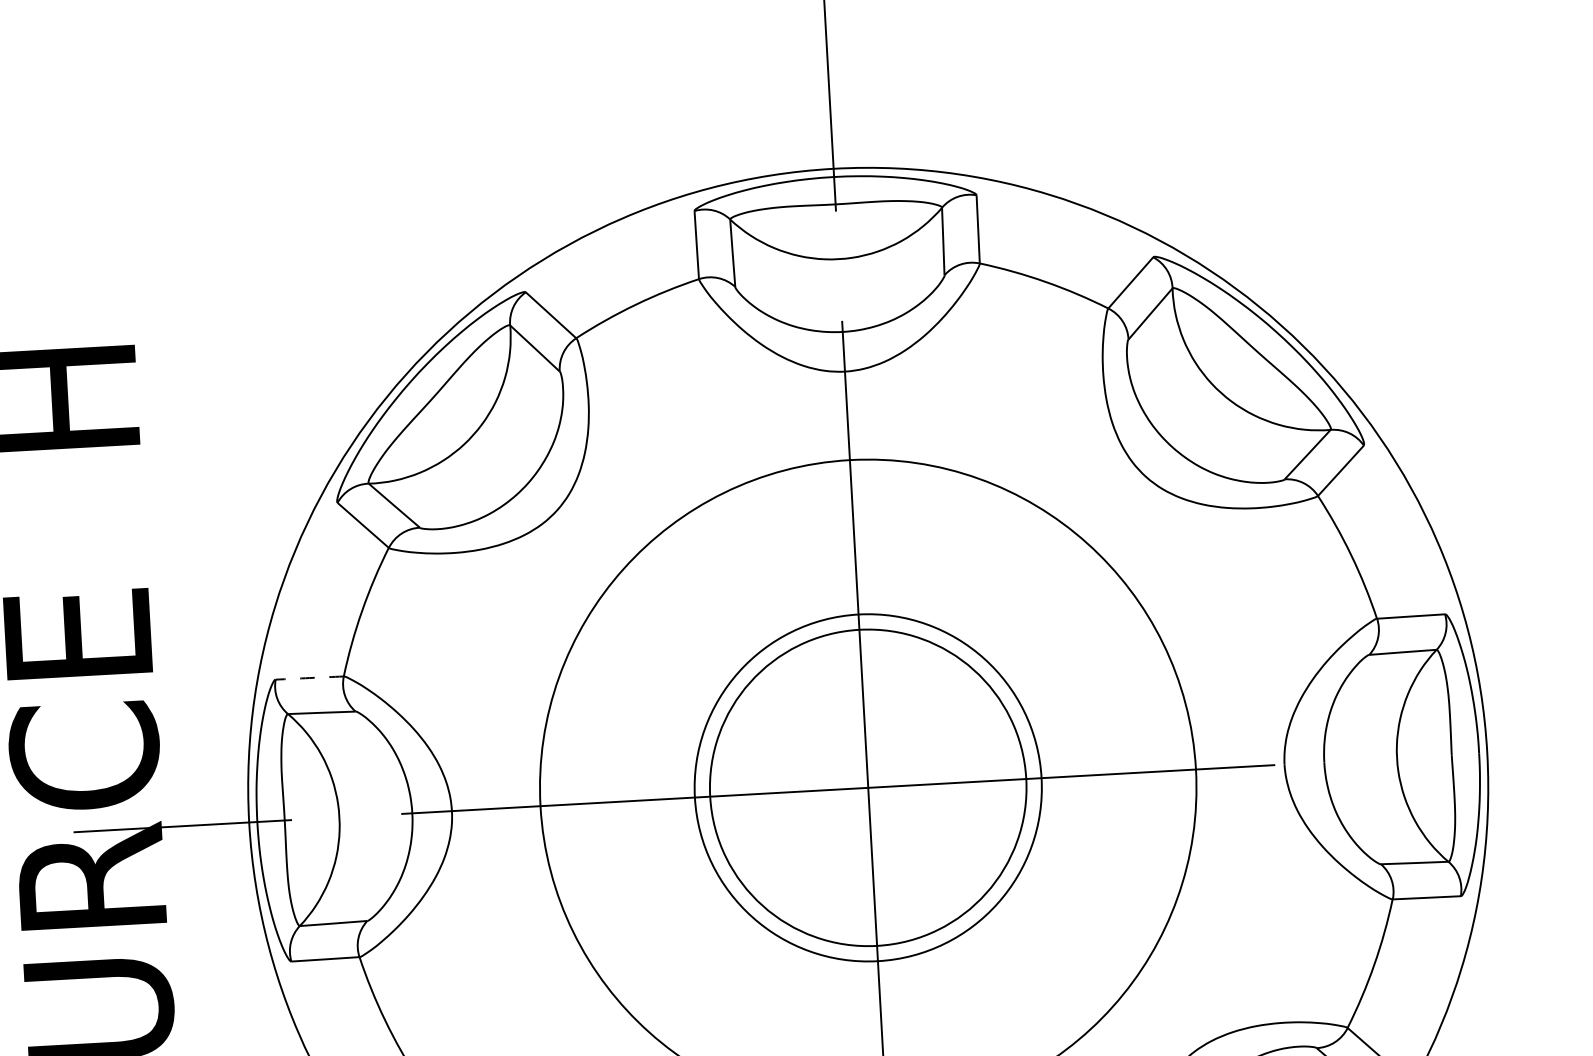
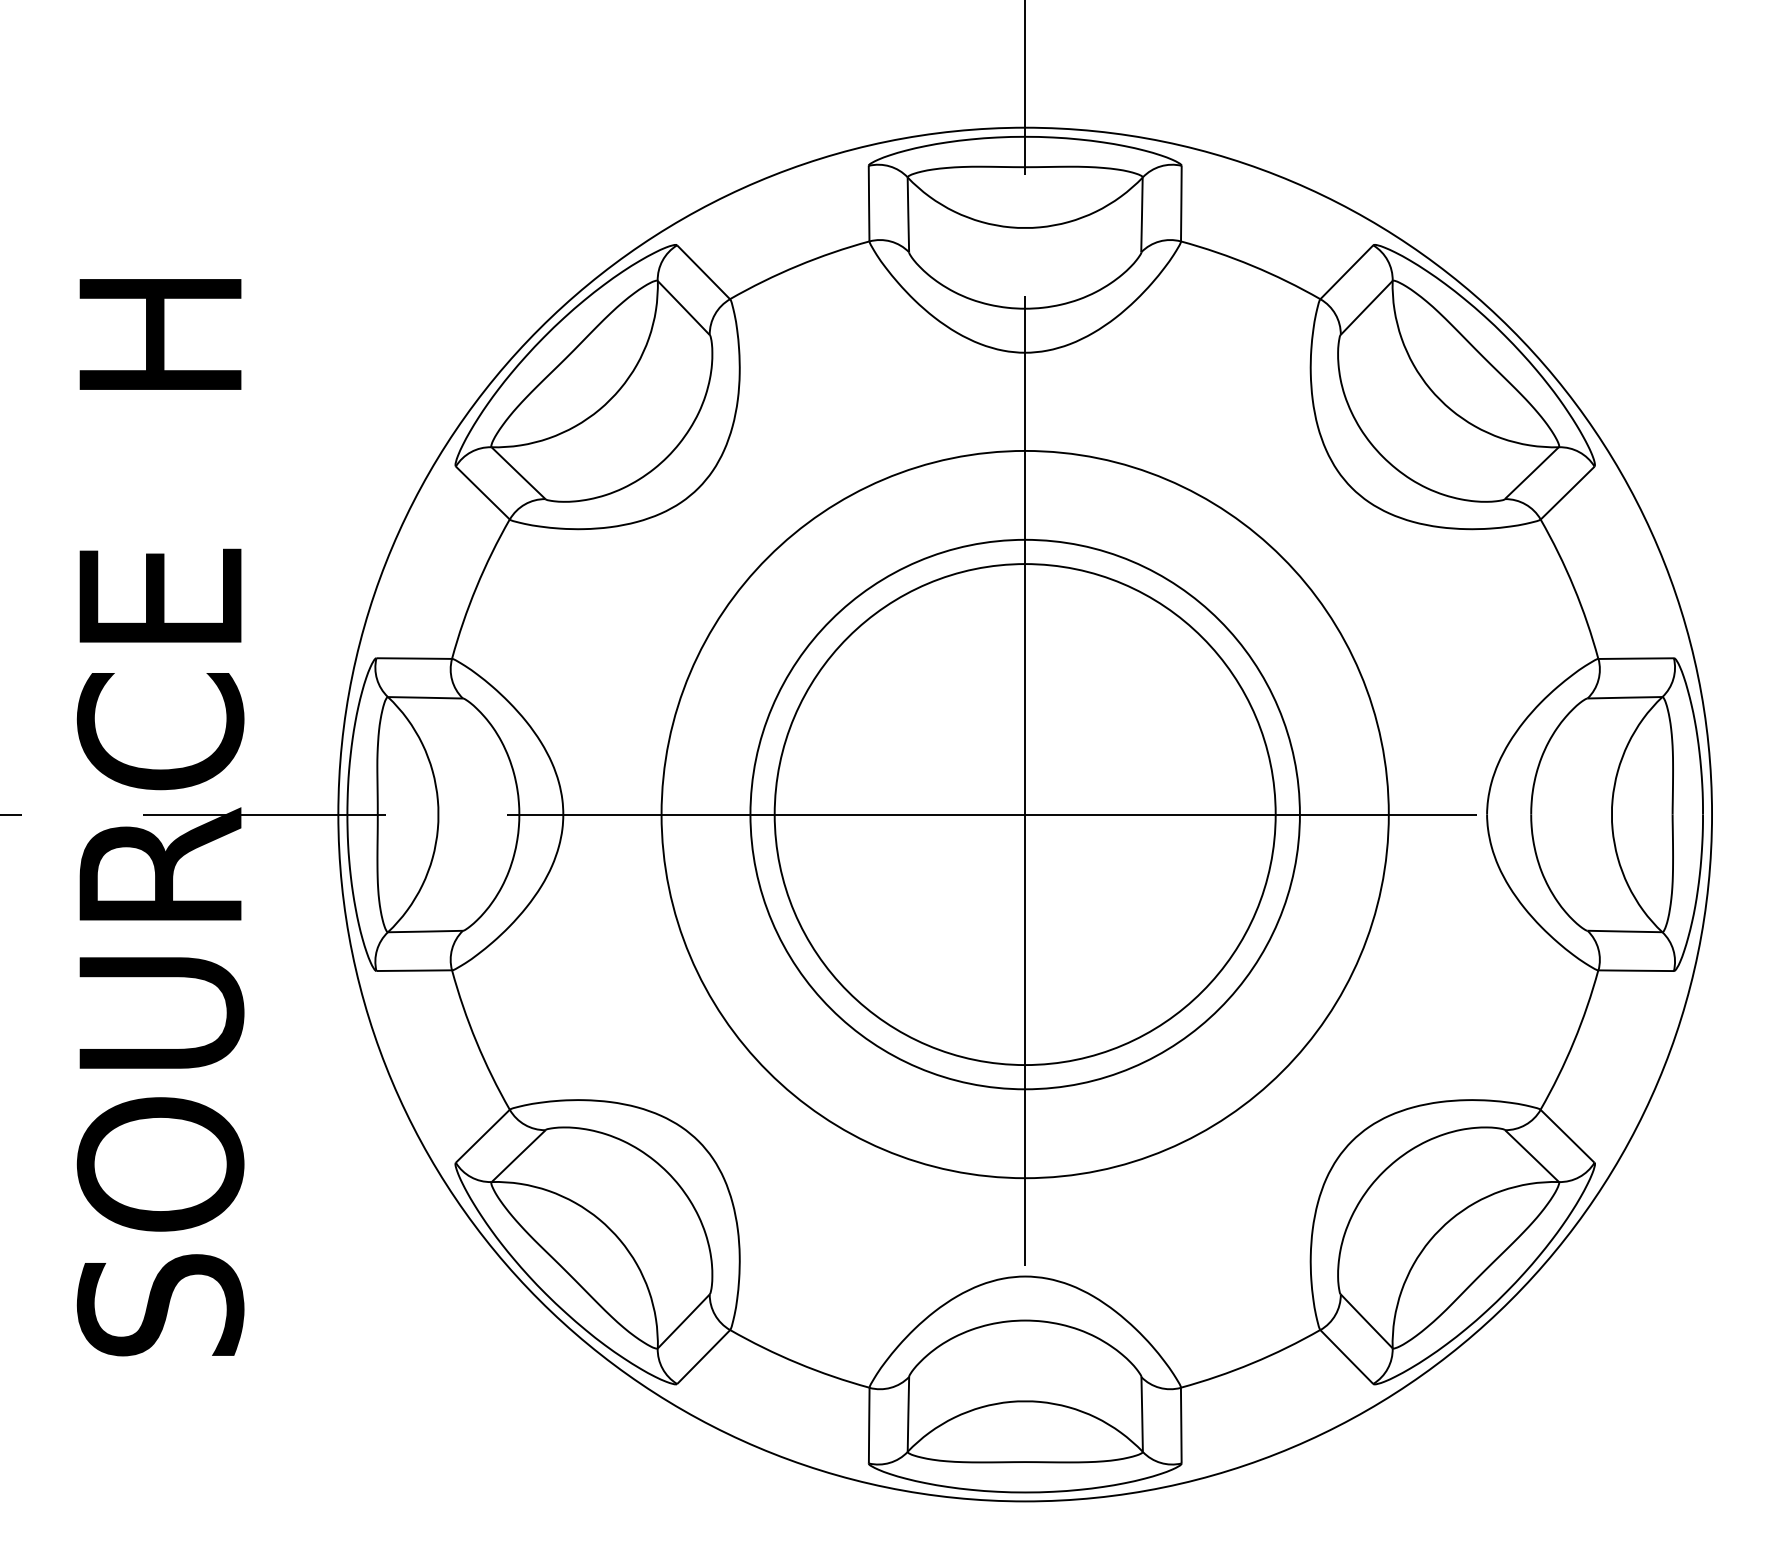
arc: (309, 677) -> (414, 658), dashed -> solid
circle: (867, 787) -> (1024, 814), size x1.43
circle: (867, 787) -> (1024, 814), size x1.43

